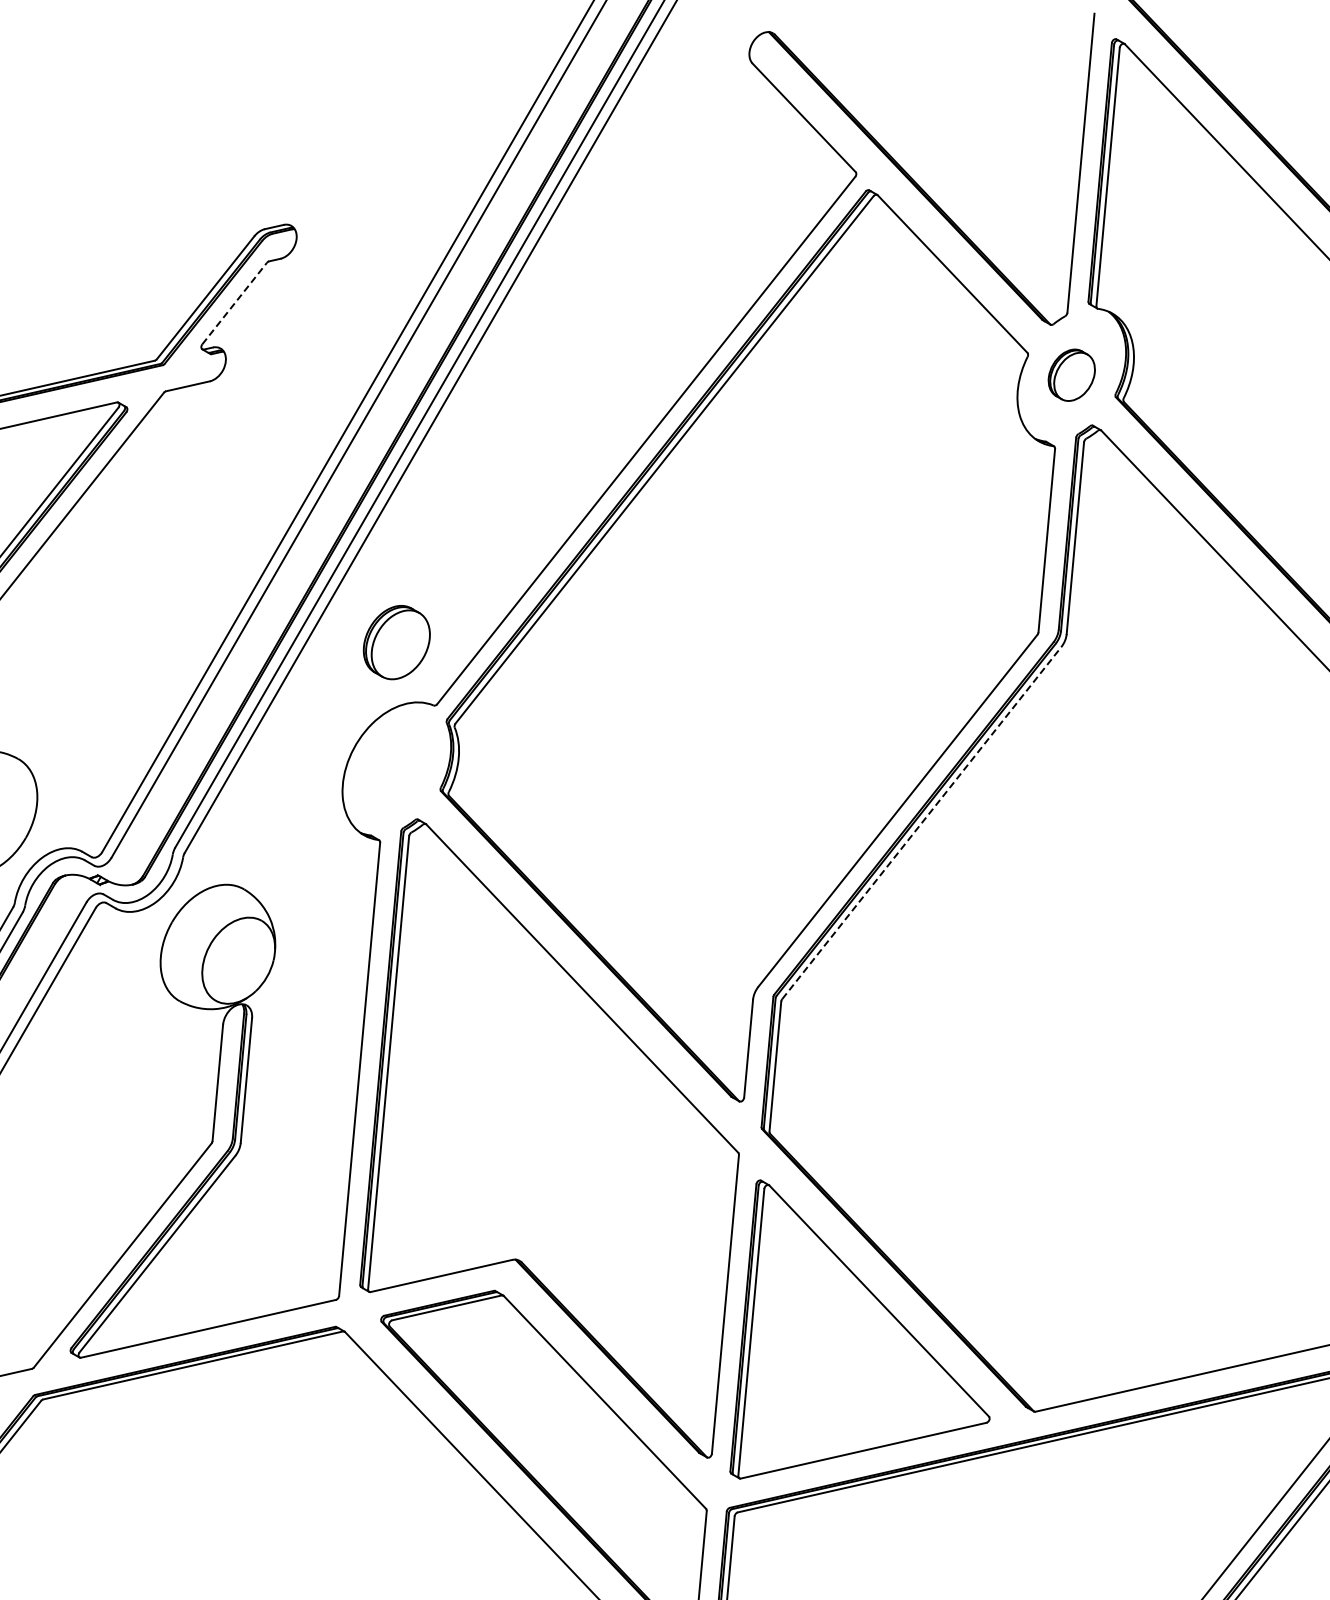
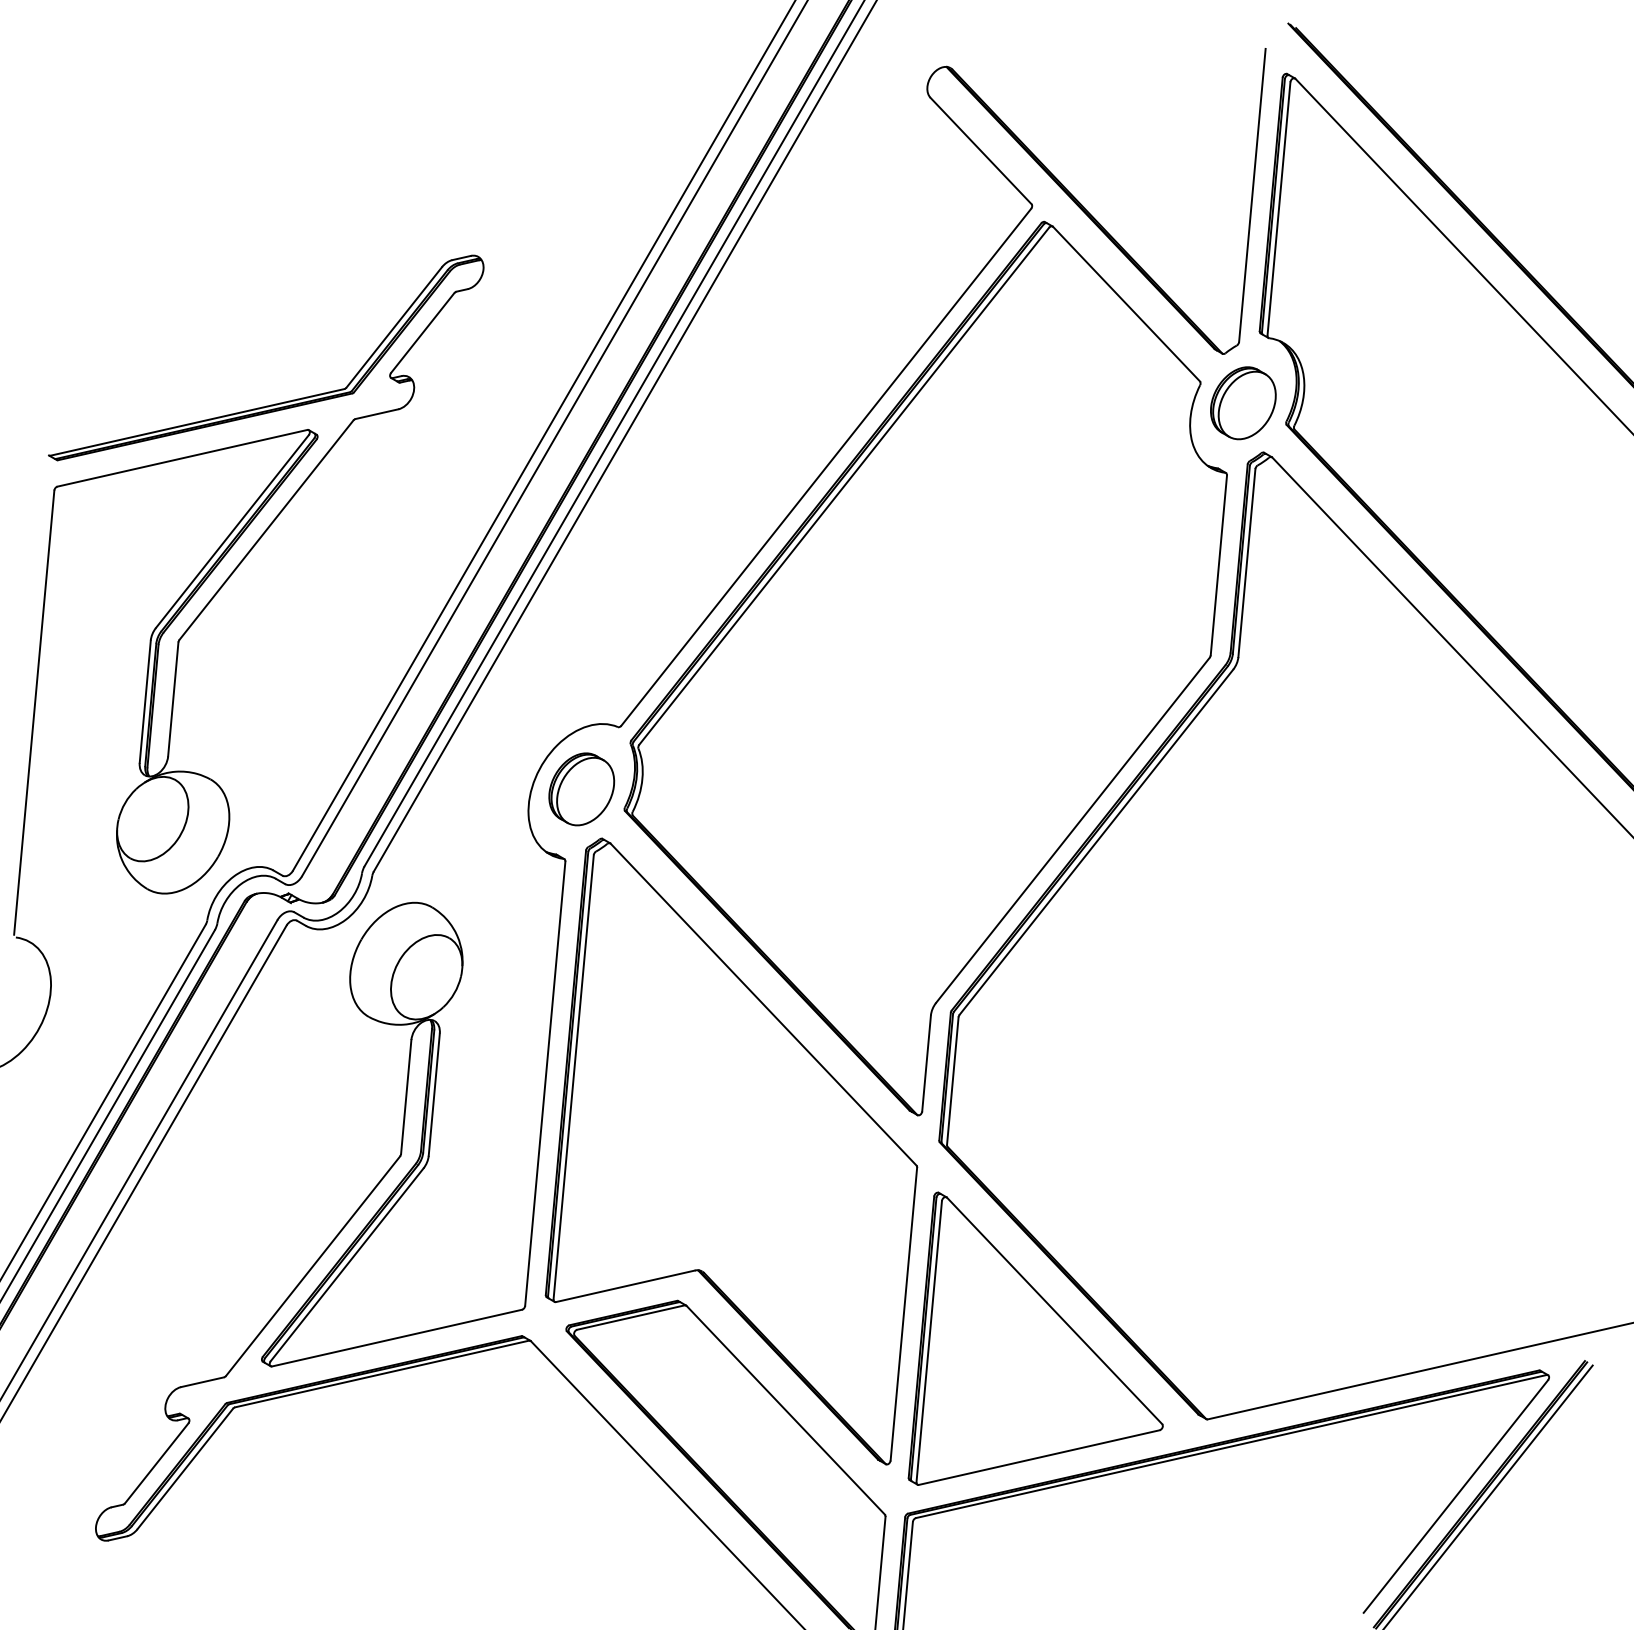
line: (234, 304) -> (422, 333), dashed -> solid
part: (1071, 375) -> (1243, 403), size x1.43
part: (396, 642) -> (581, 789), moved
line: (921, 822) -> (1096, 841), dashed -> solid

